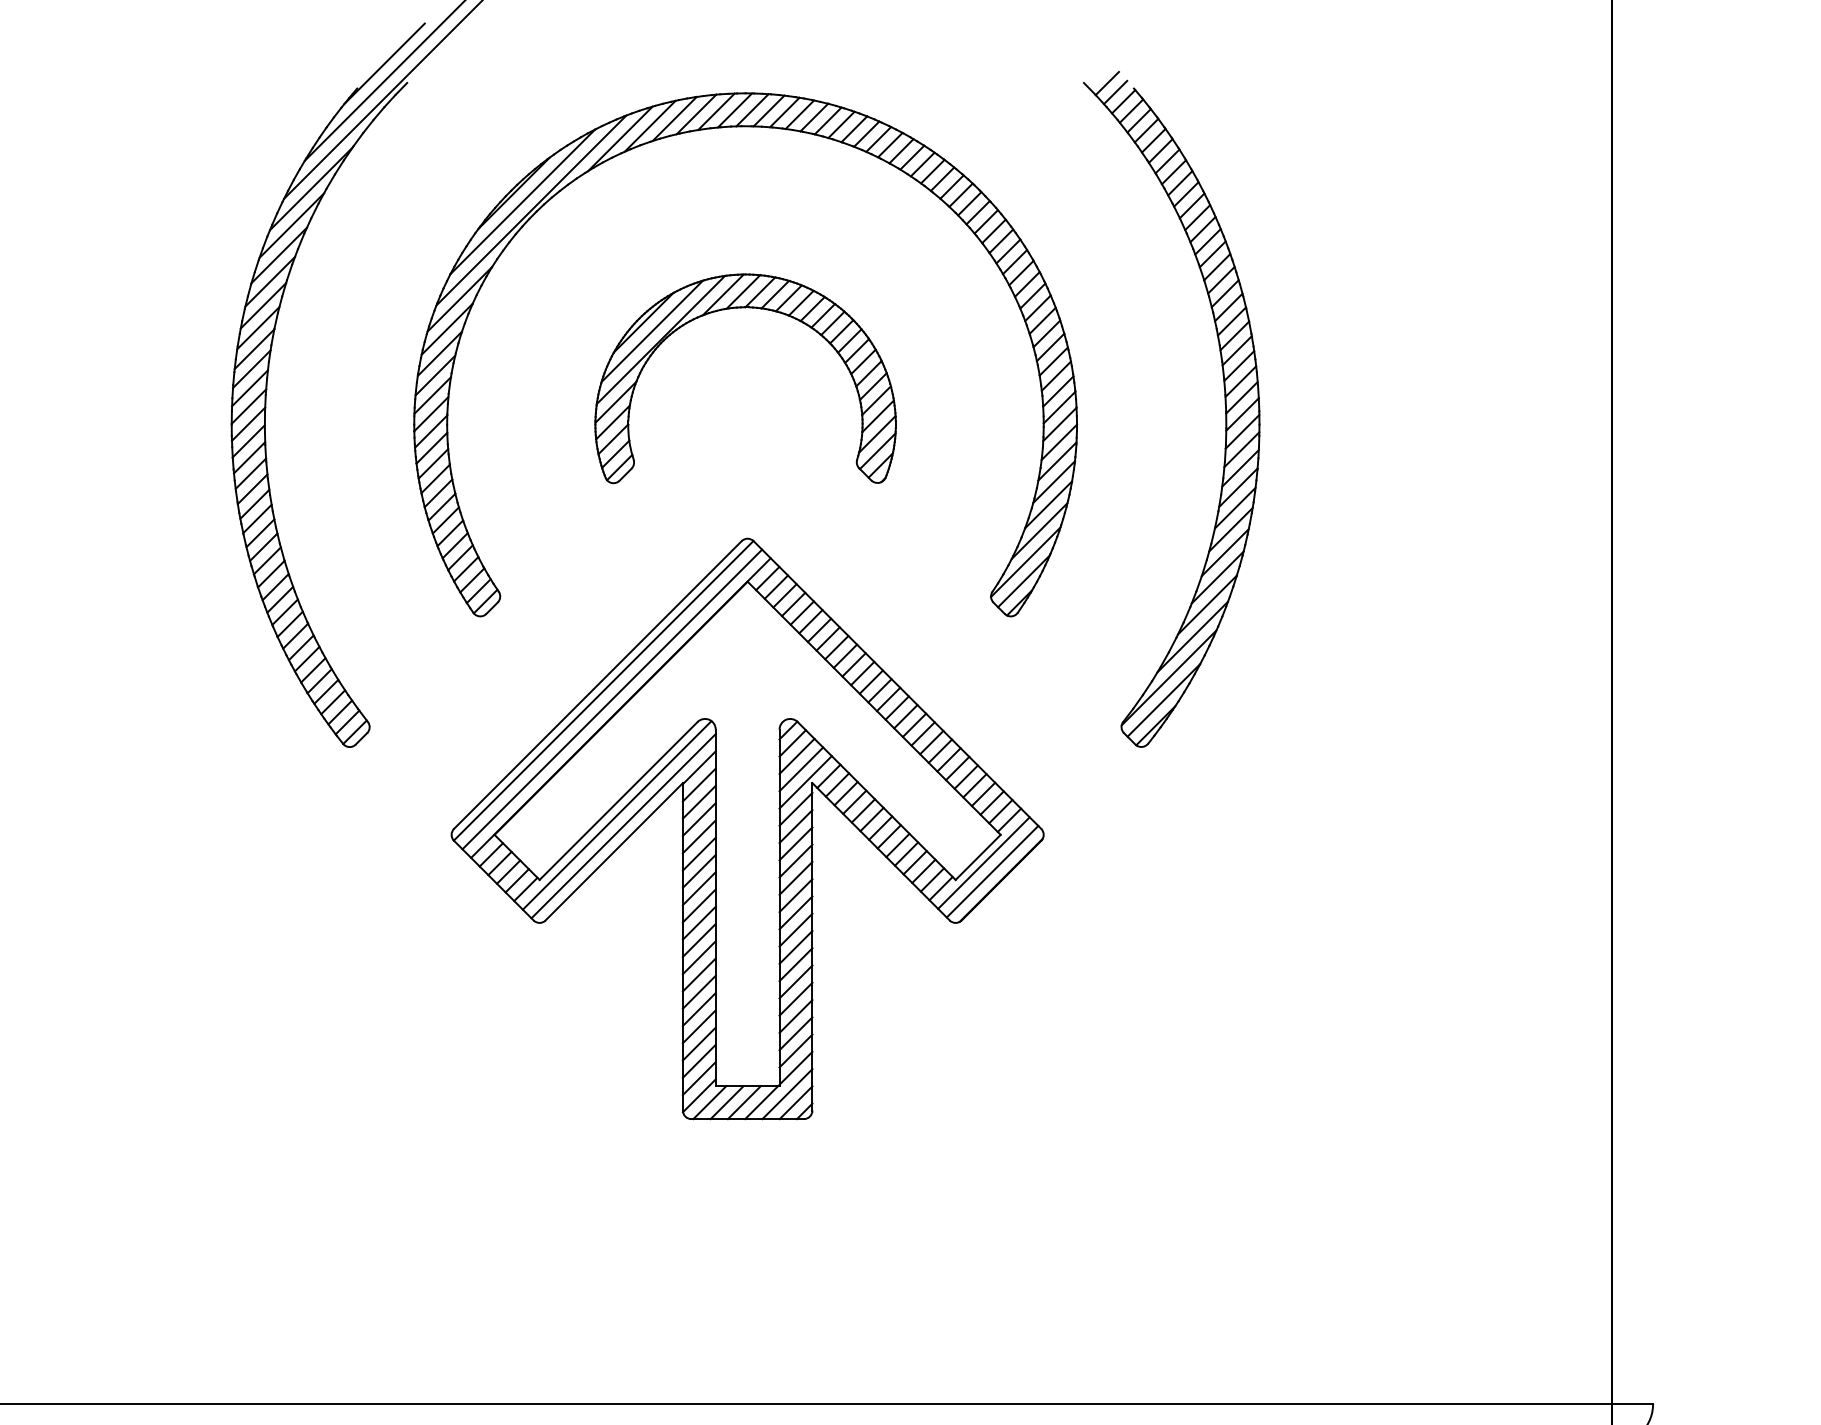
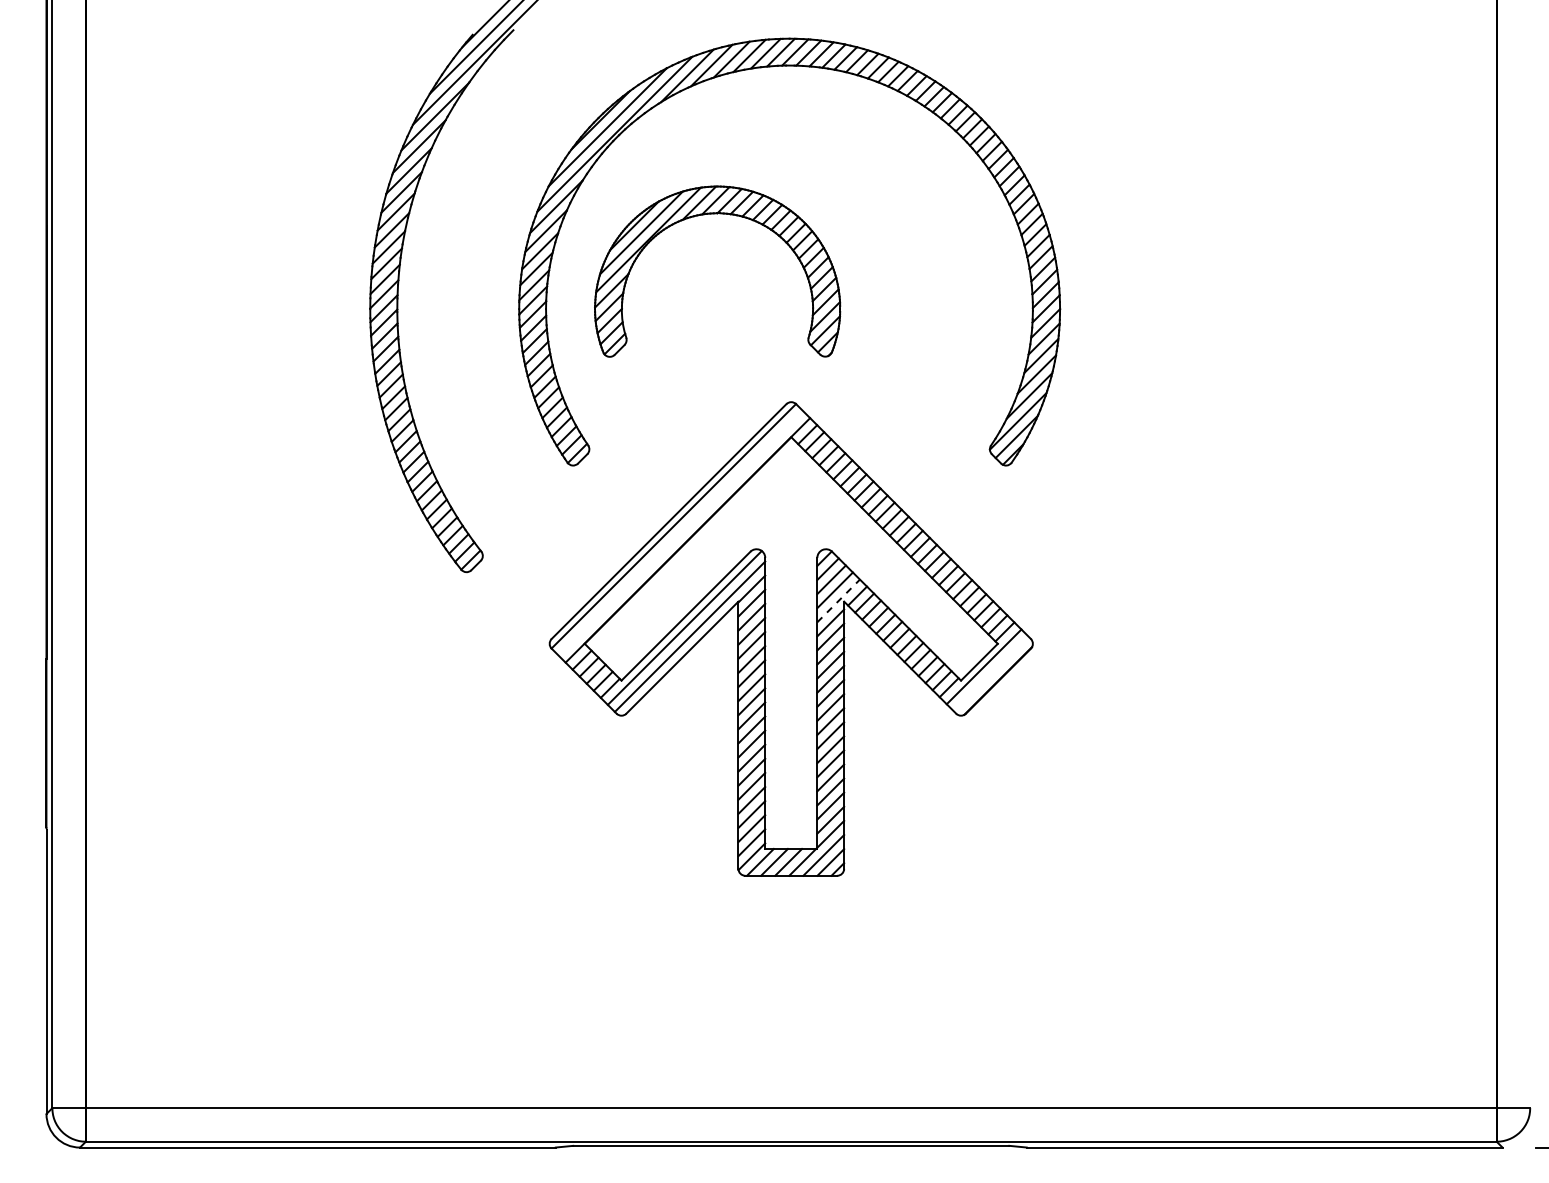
part: (745, 308) -> (717, 214), moved
part: (1224, 409) -> (1180, 296), removed
line: (611, 699) -> (680, 533), removed
line: (806, 781) -> (839, 600), solid -> dashed
line: (991, 871) -> (990, 673), removed

